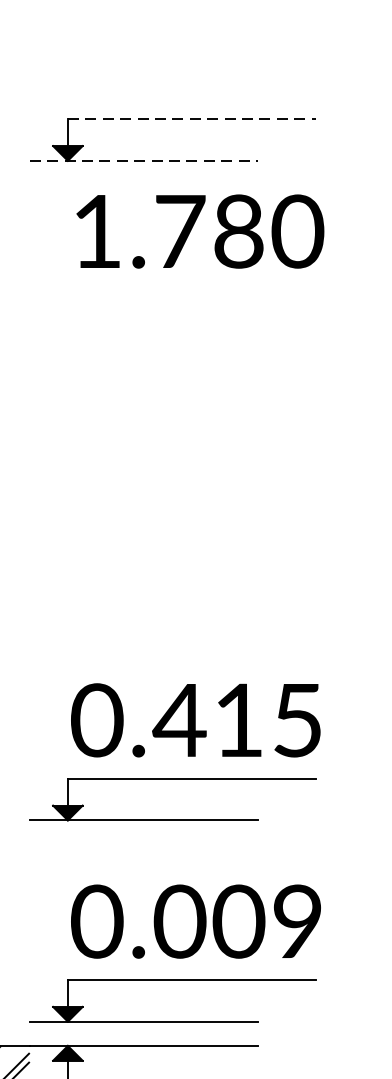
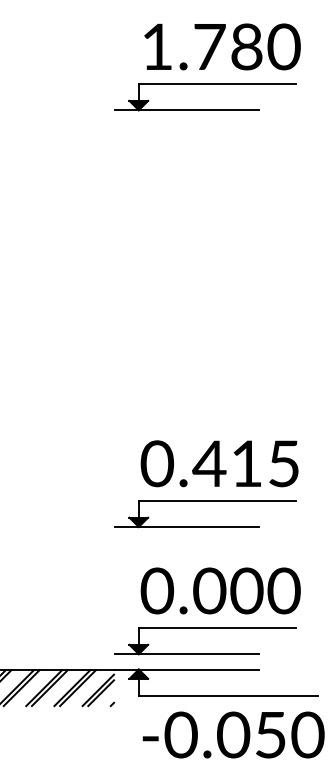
line: (192, 118) -> (217, 83), dashed -> solid
line: (144, 161) -> (187, 110), dashed -> solid
text: (200, 230) -> (222, 46), moved
text: (296, 922) -> (283, 591), 0.009 -> 0.000

